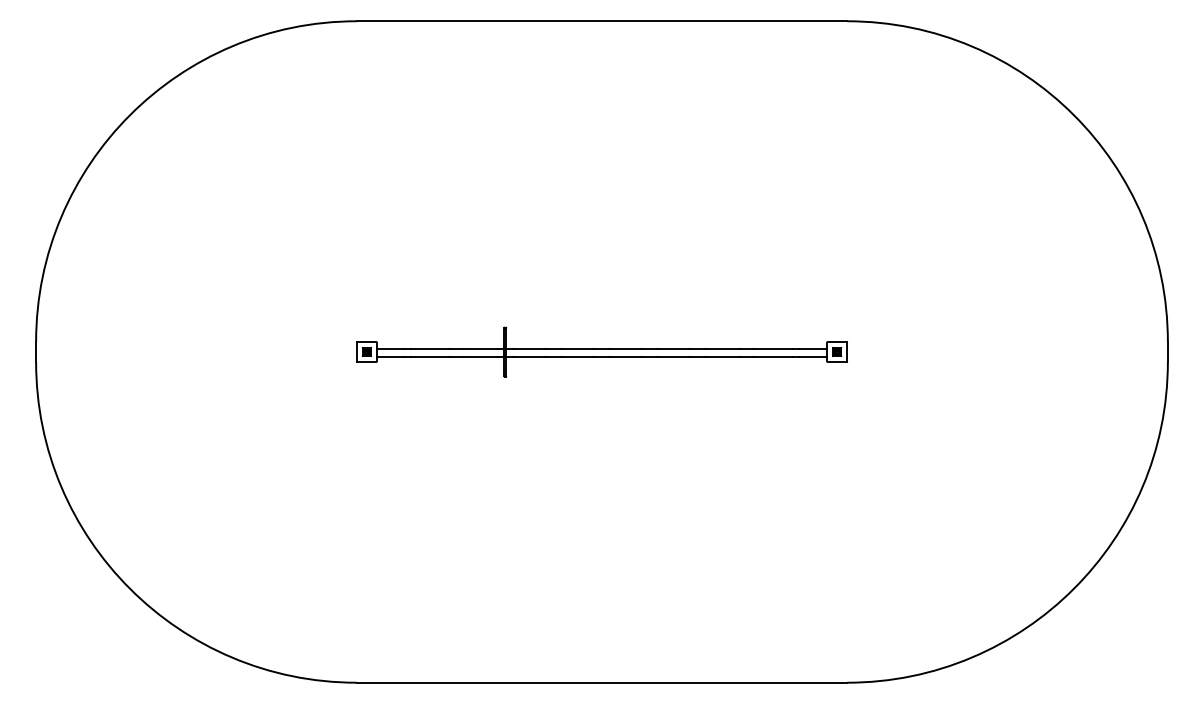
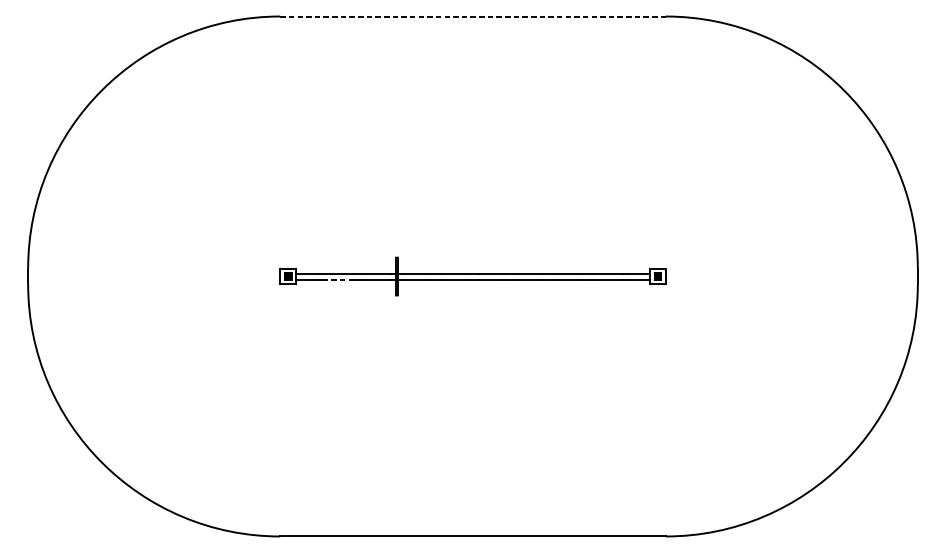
line: (602, 21) -> (473, 16), solid -> dashed
line: (430, 356) -> (338, 280), solid -> dashed

